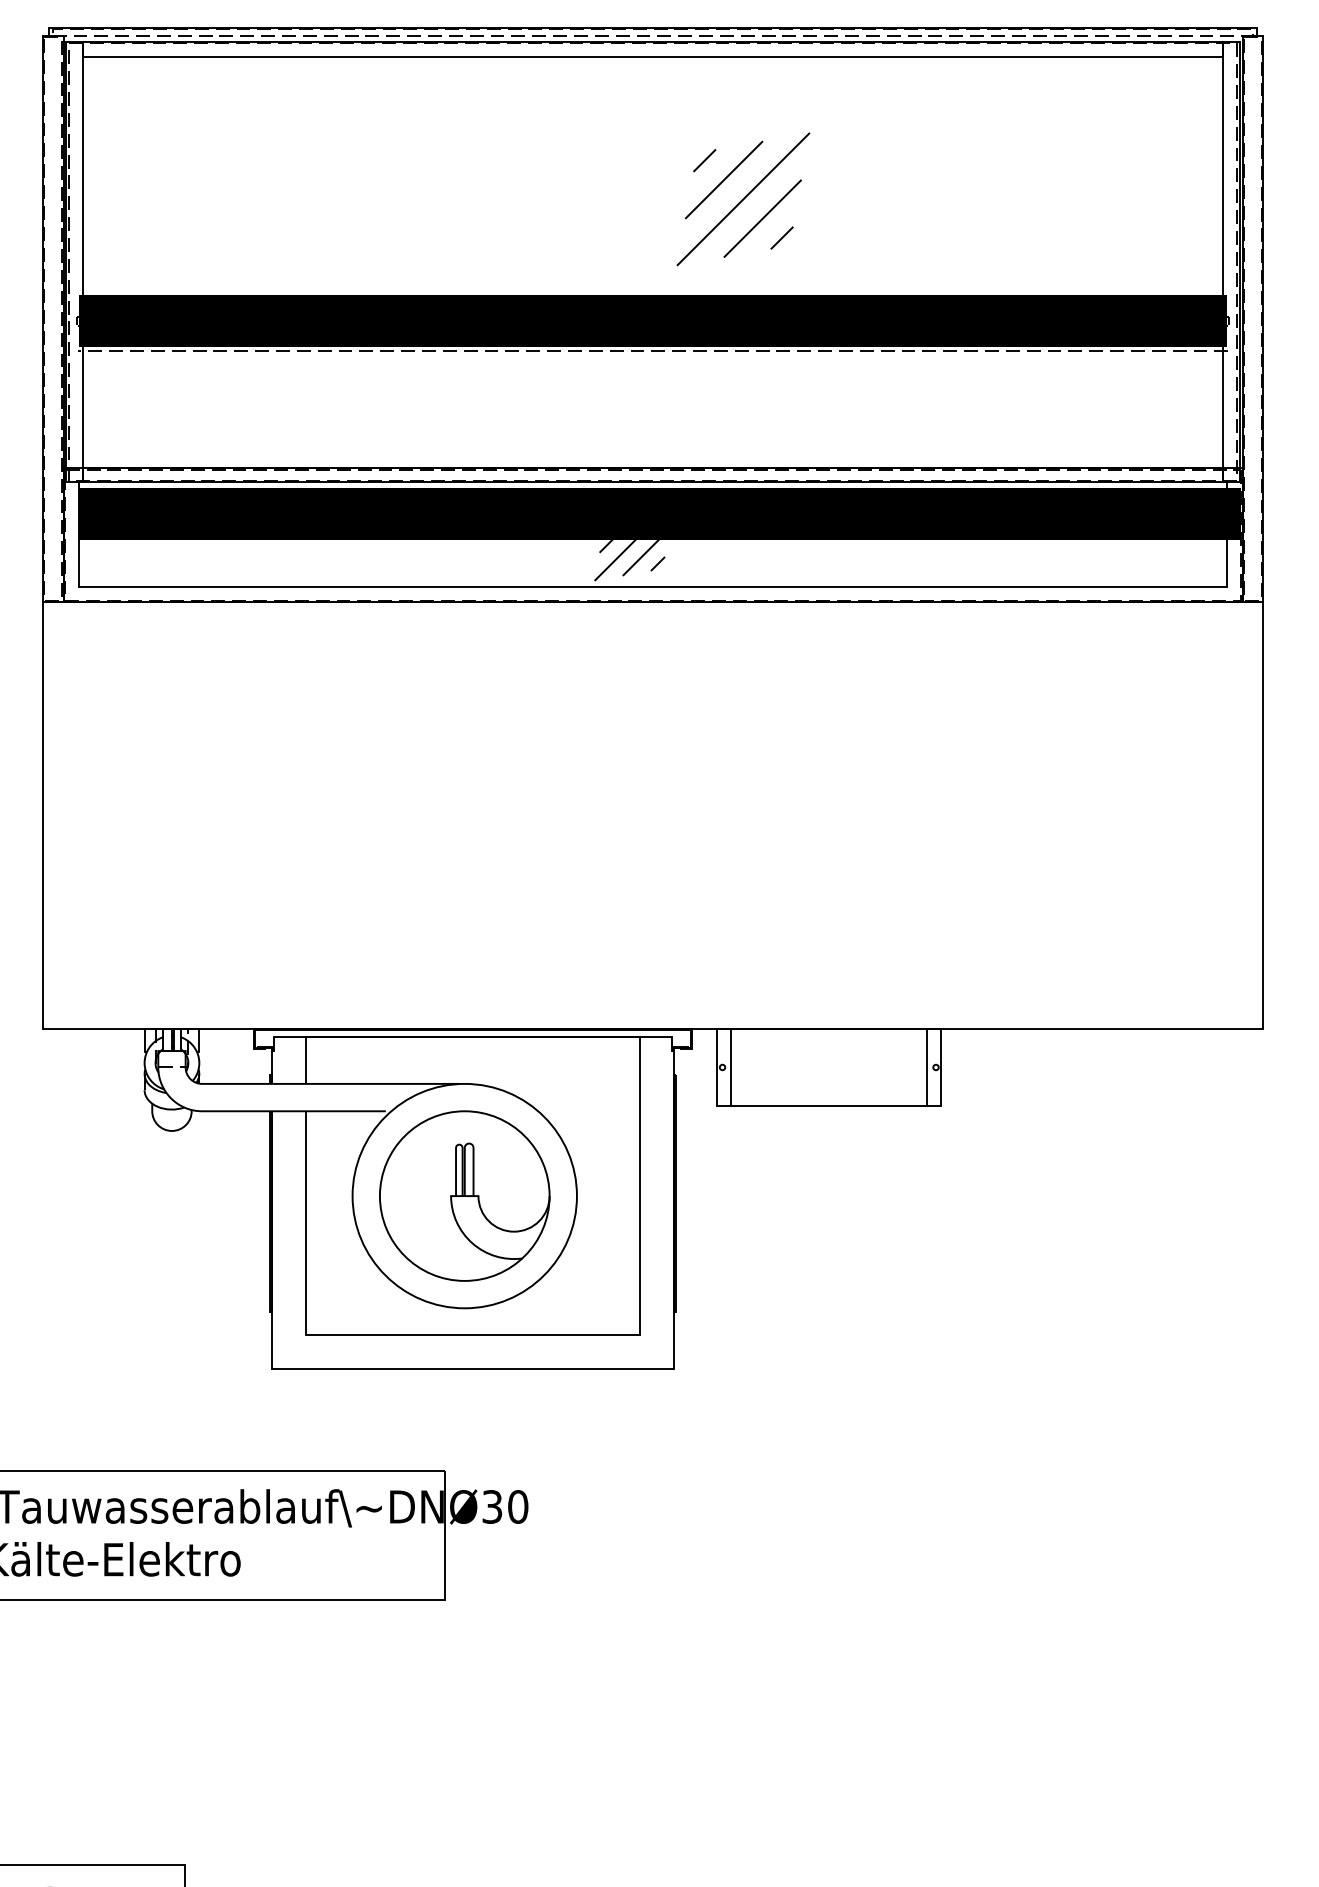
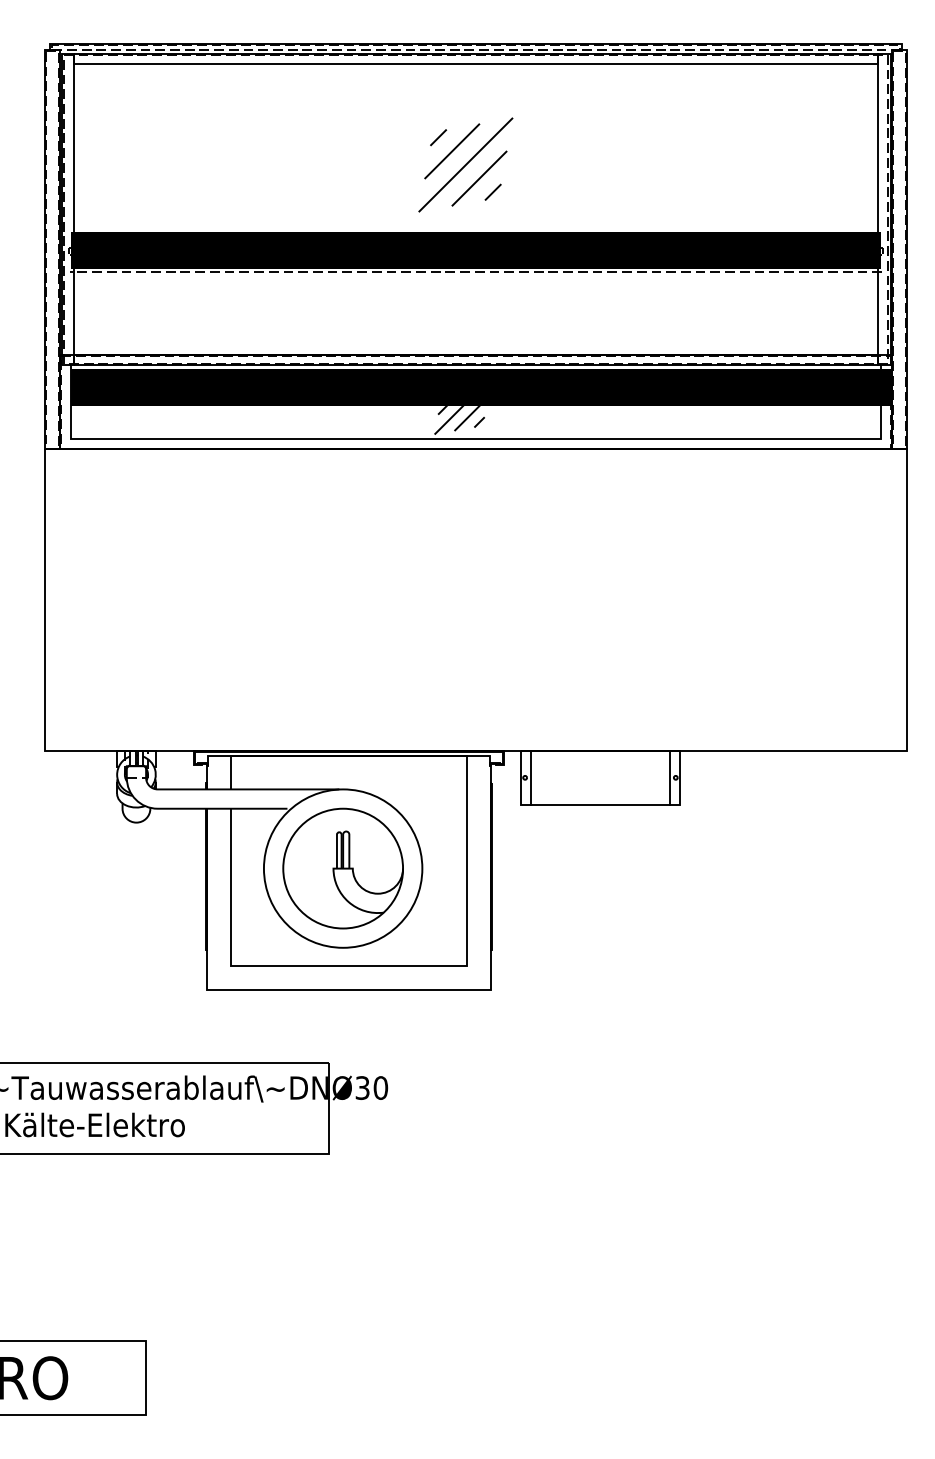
part: (742, 198) -> (465, 164), moved

